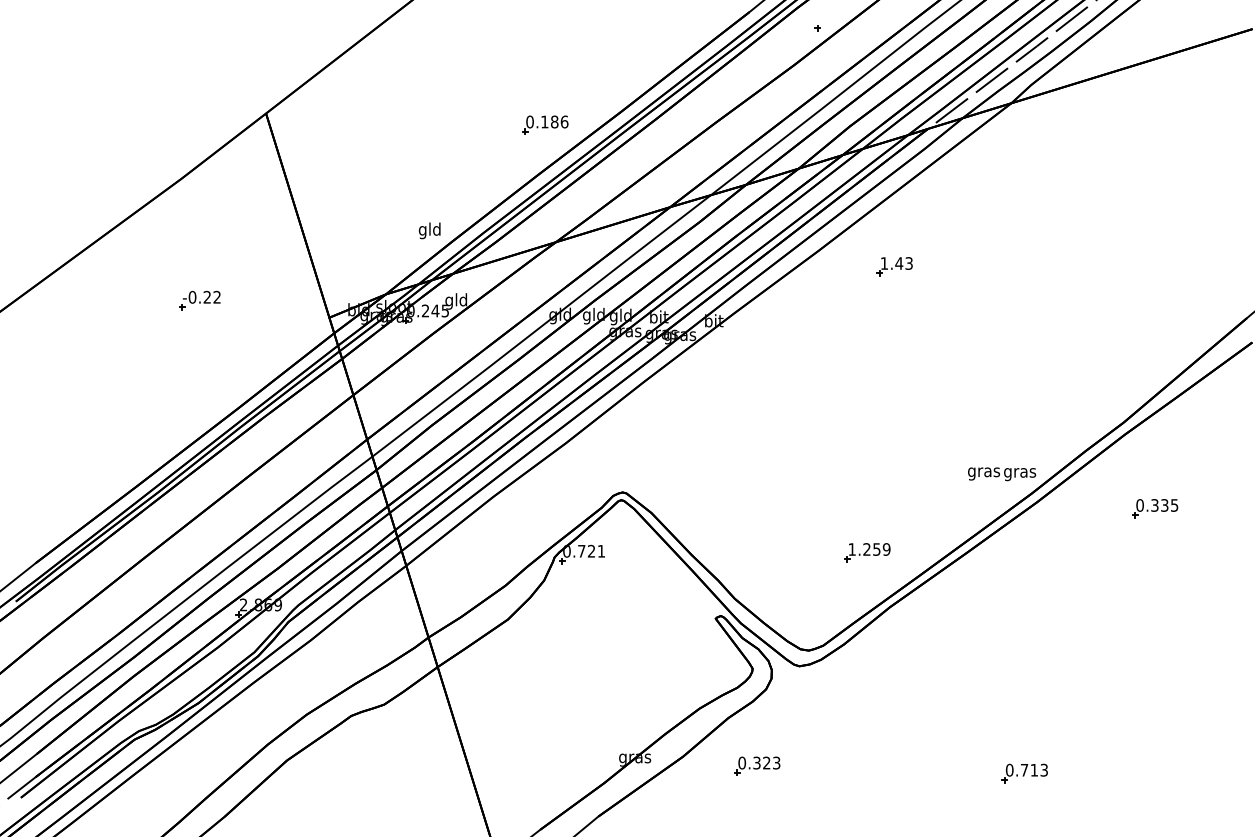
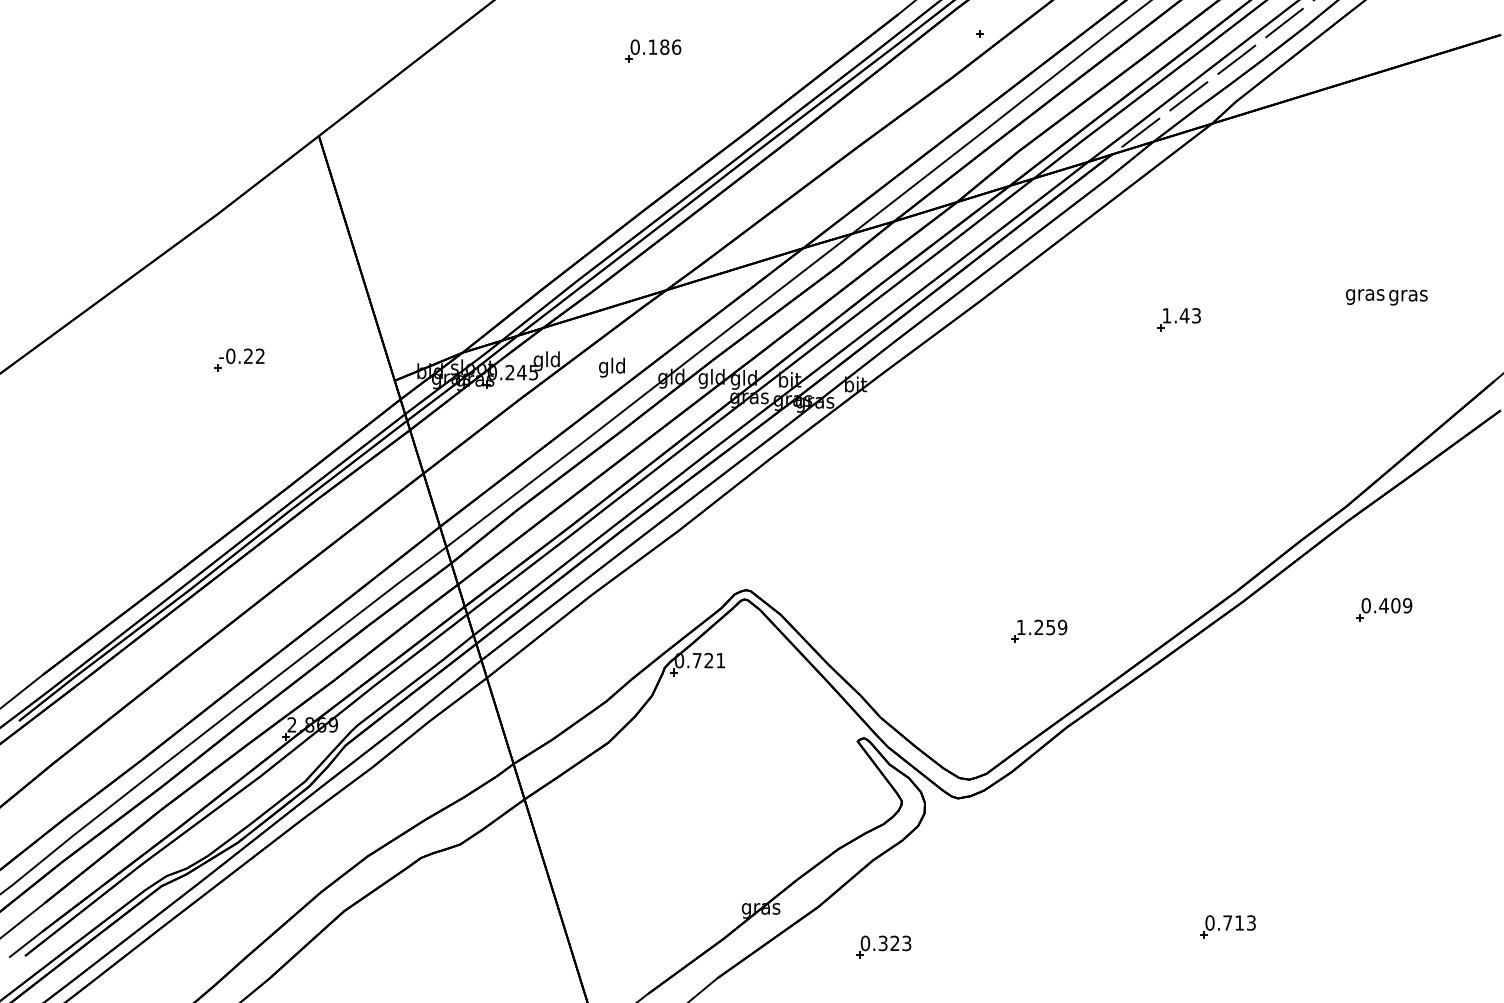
part: (545, 124) -> (653, 50), moved
text: (429, 230) -> (611, 367), moved
part: (894, 266) -> (1178, 319), moved
text: (1001, 474) -> (1386, 297), moved
text: (1164, 505) -> (1395, 605), 0.335 -> 0.409
part: (867, 552) -> (1039, 630), moved
part: (757, 765) -> (883, 946), moved

